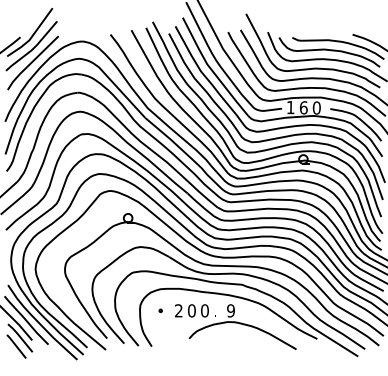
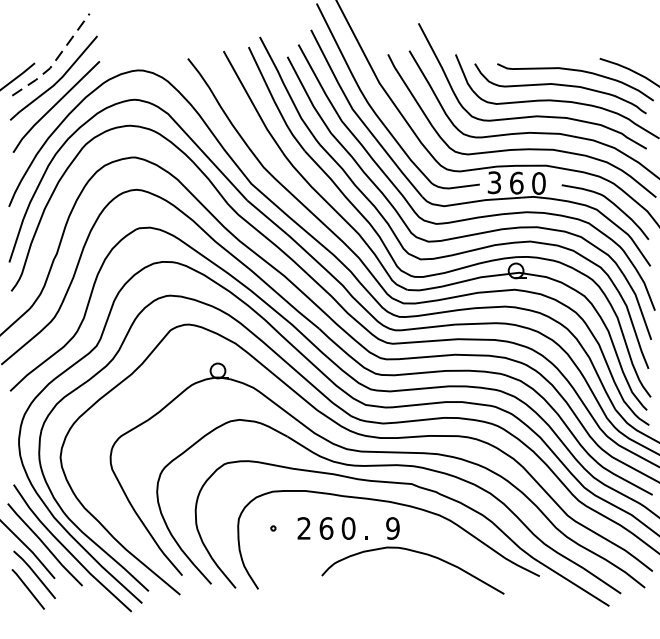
line: (32, 36) -> (55, 61), solid -> dashed
text: (290, 107) -> (494, 182), 1 -> 3
text: (191, 310) -> (325, 527), 0 -> 6

